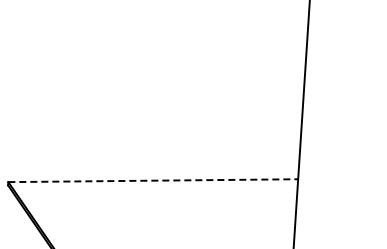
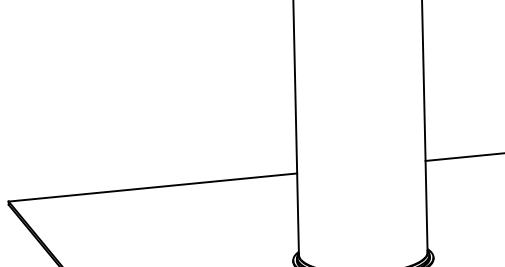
line: (152, 180) -> (152, 187), dashed -> solid

